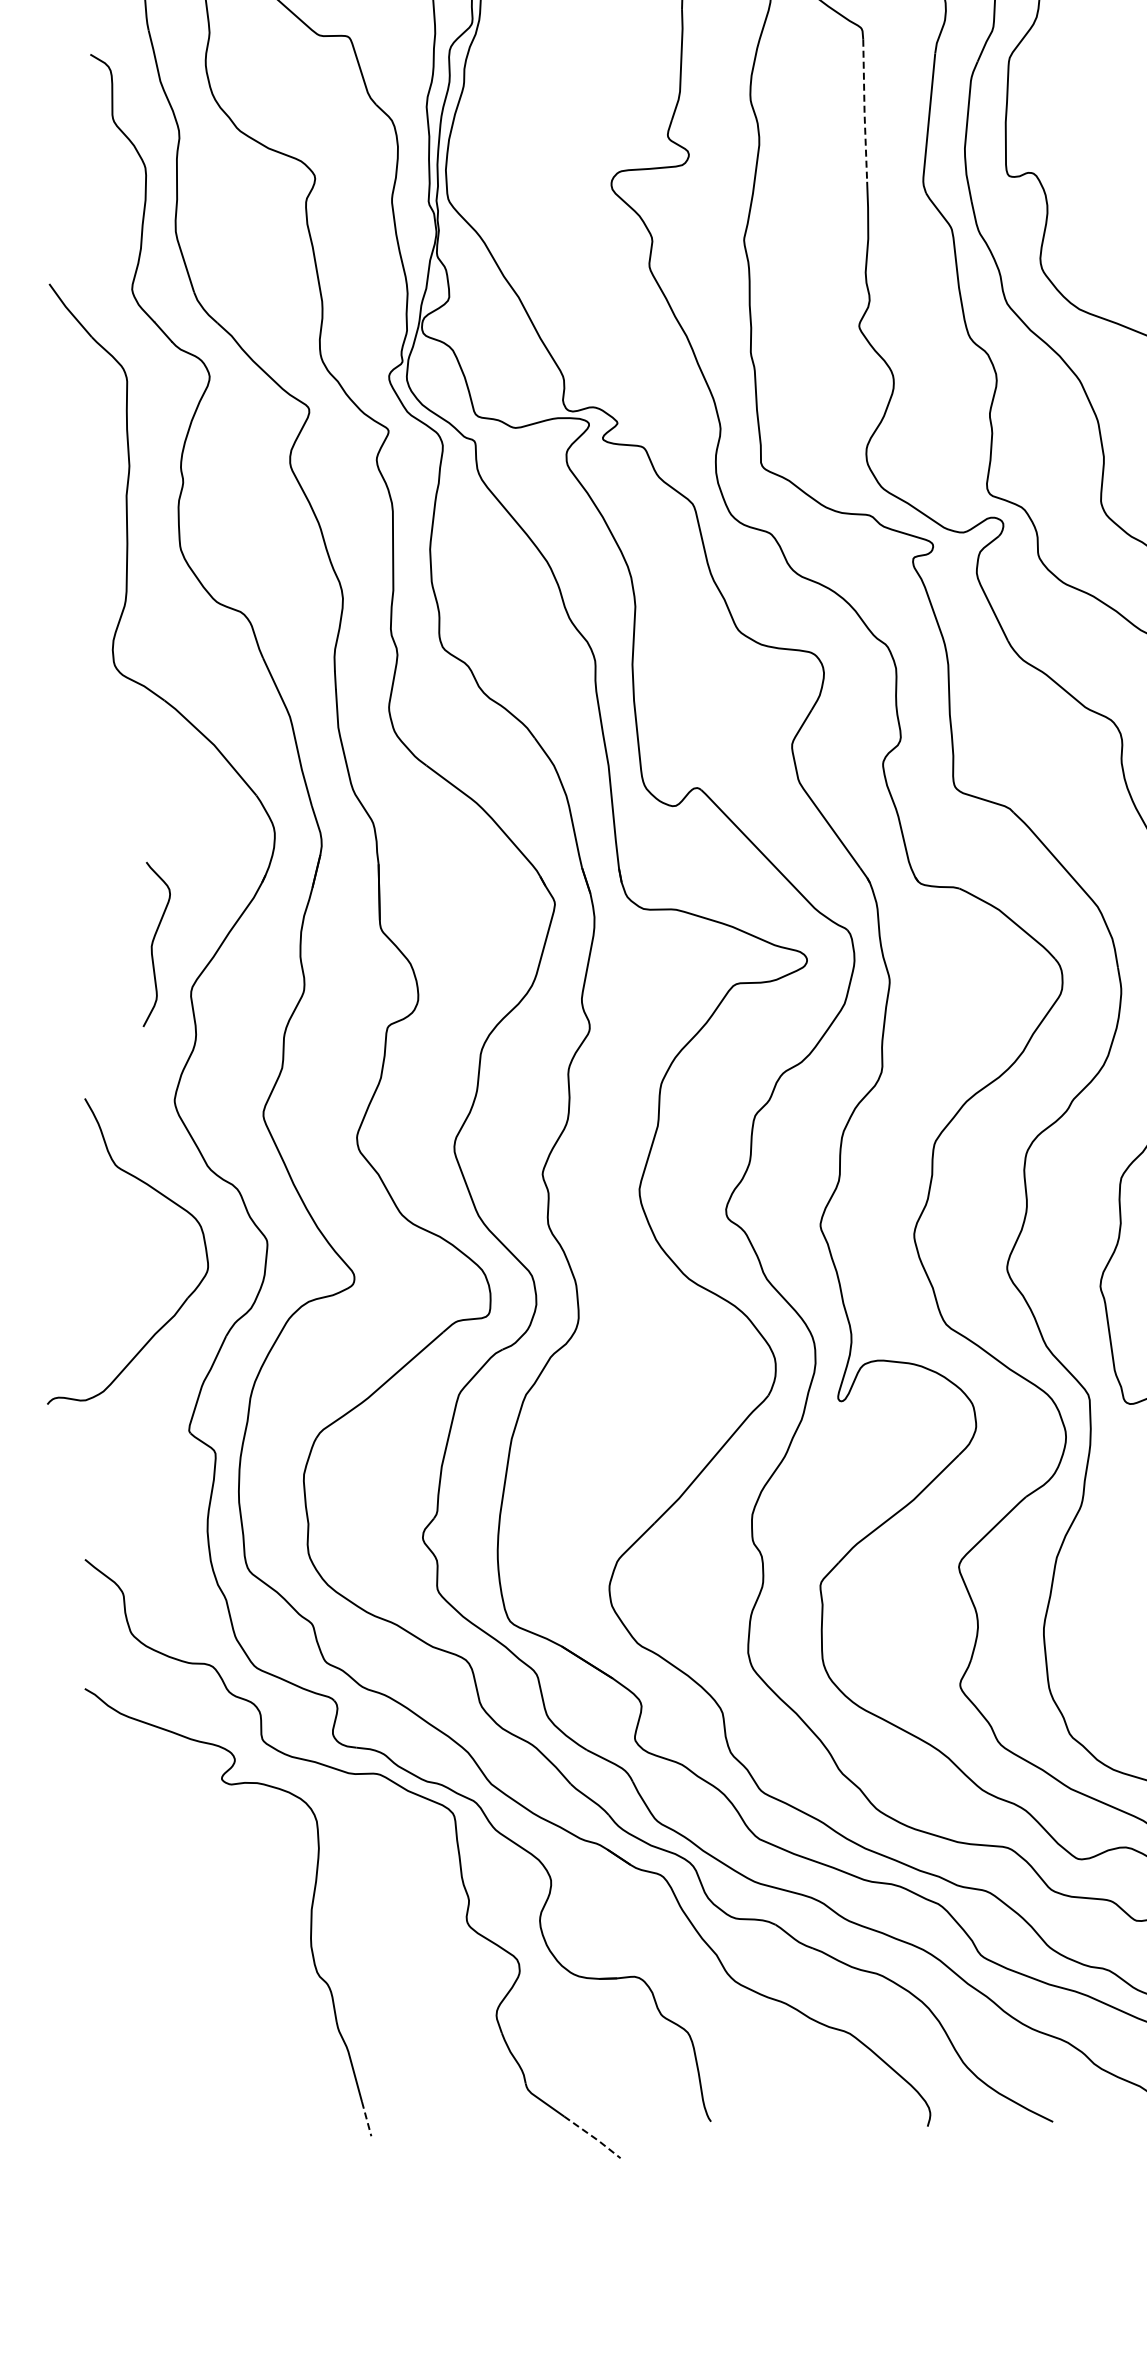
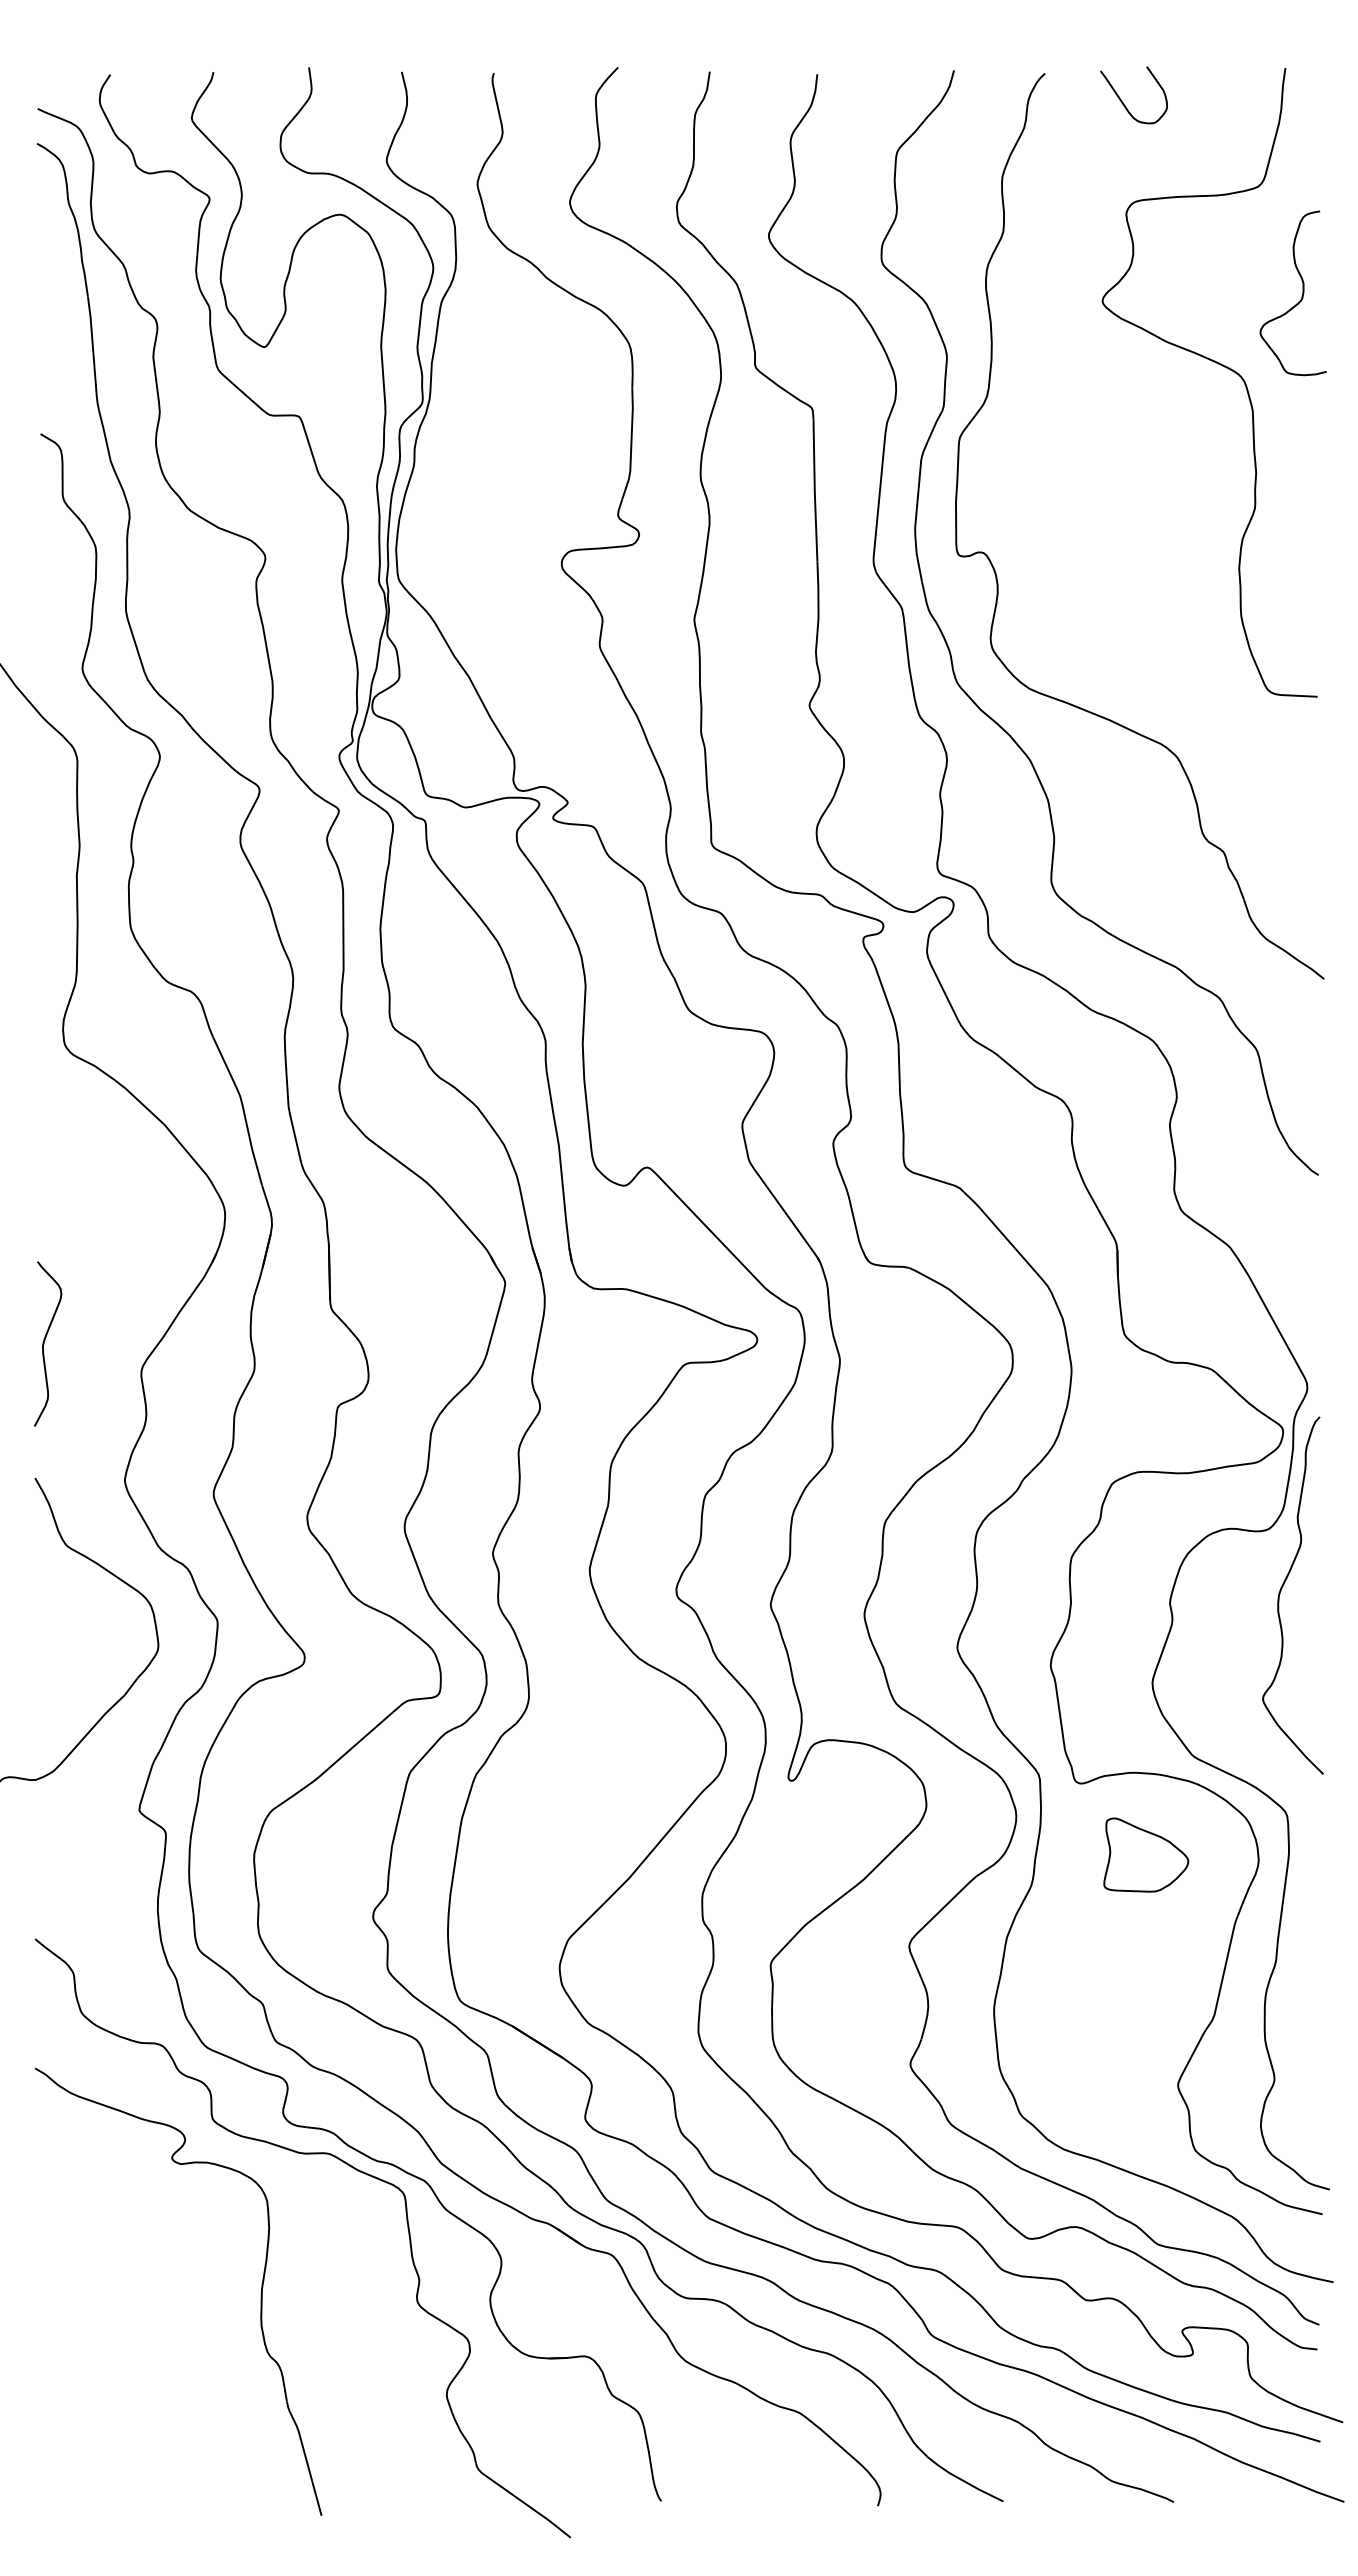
line: (864, 110) -> (814, 490), dashed -> solid
curve: (153, 943) -> (44, 1343), moved
line: (366, 2118) -> (316, 2498), dashed -> solid
line: (593, 2136) -> (543, 2516), dashed -> solid

